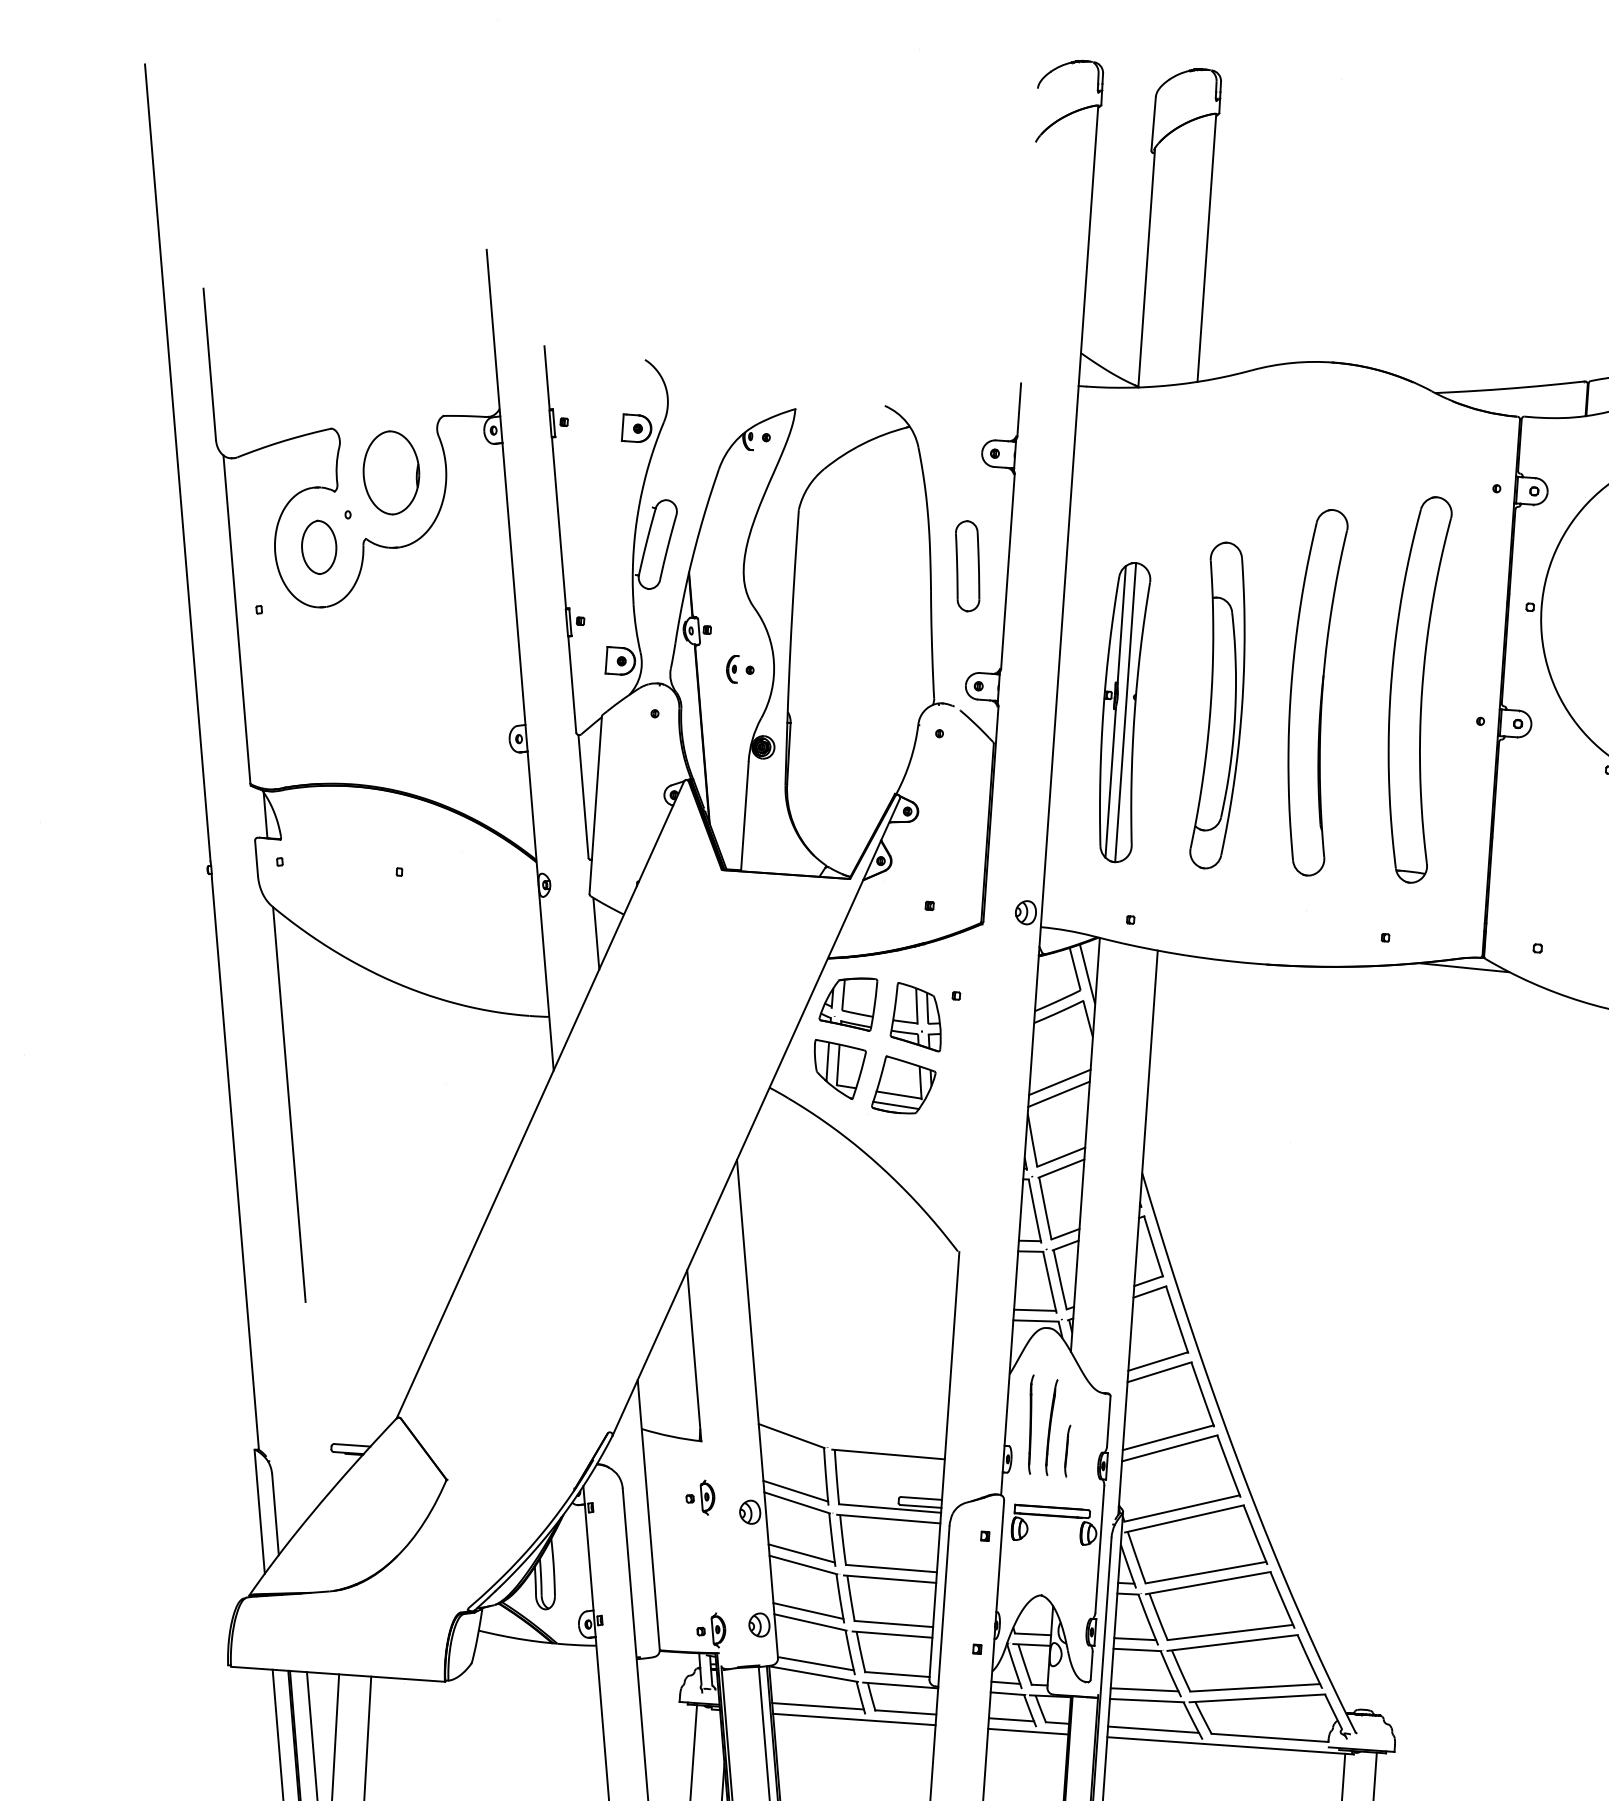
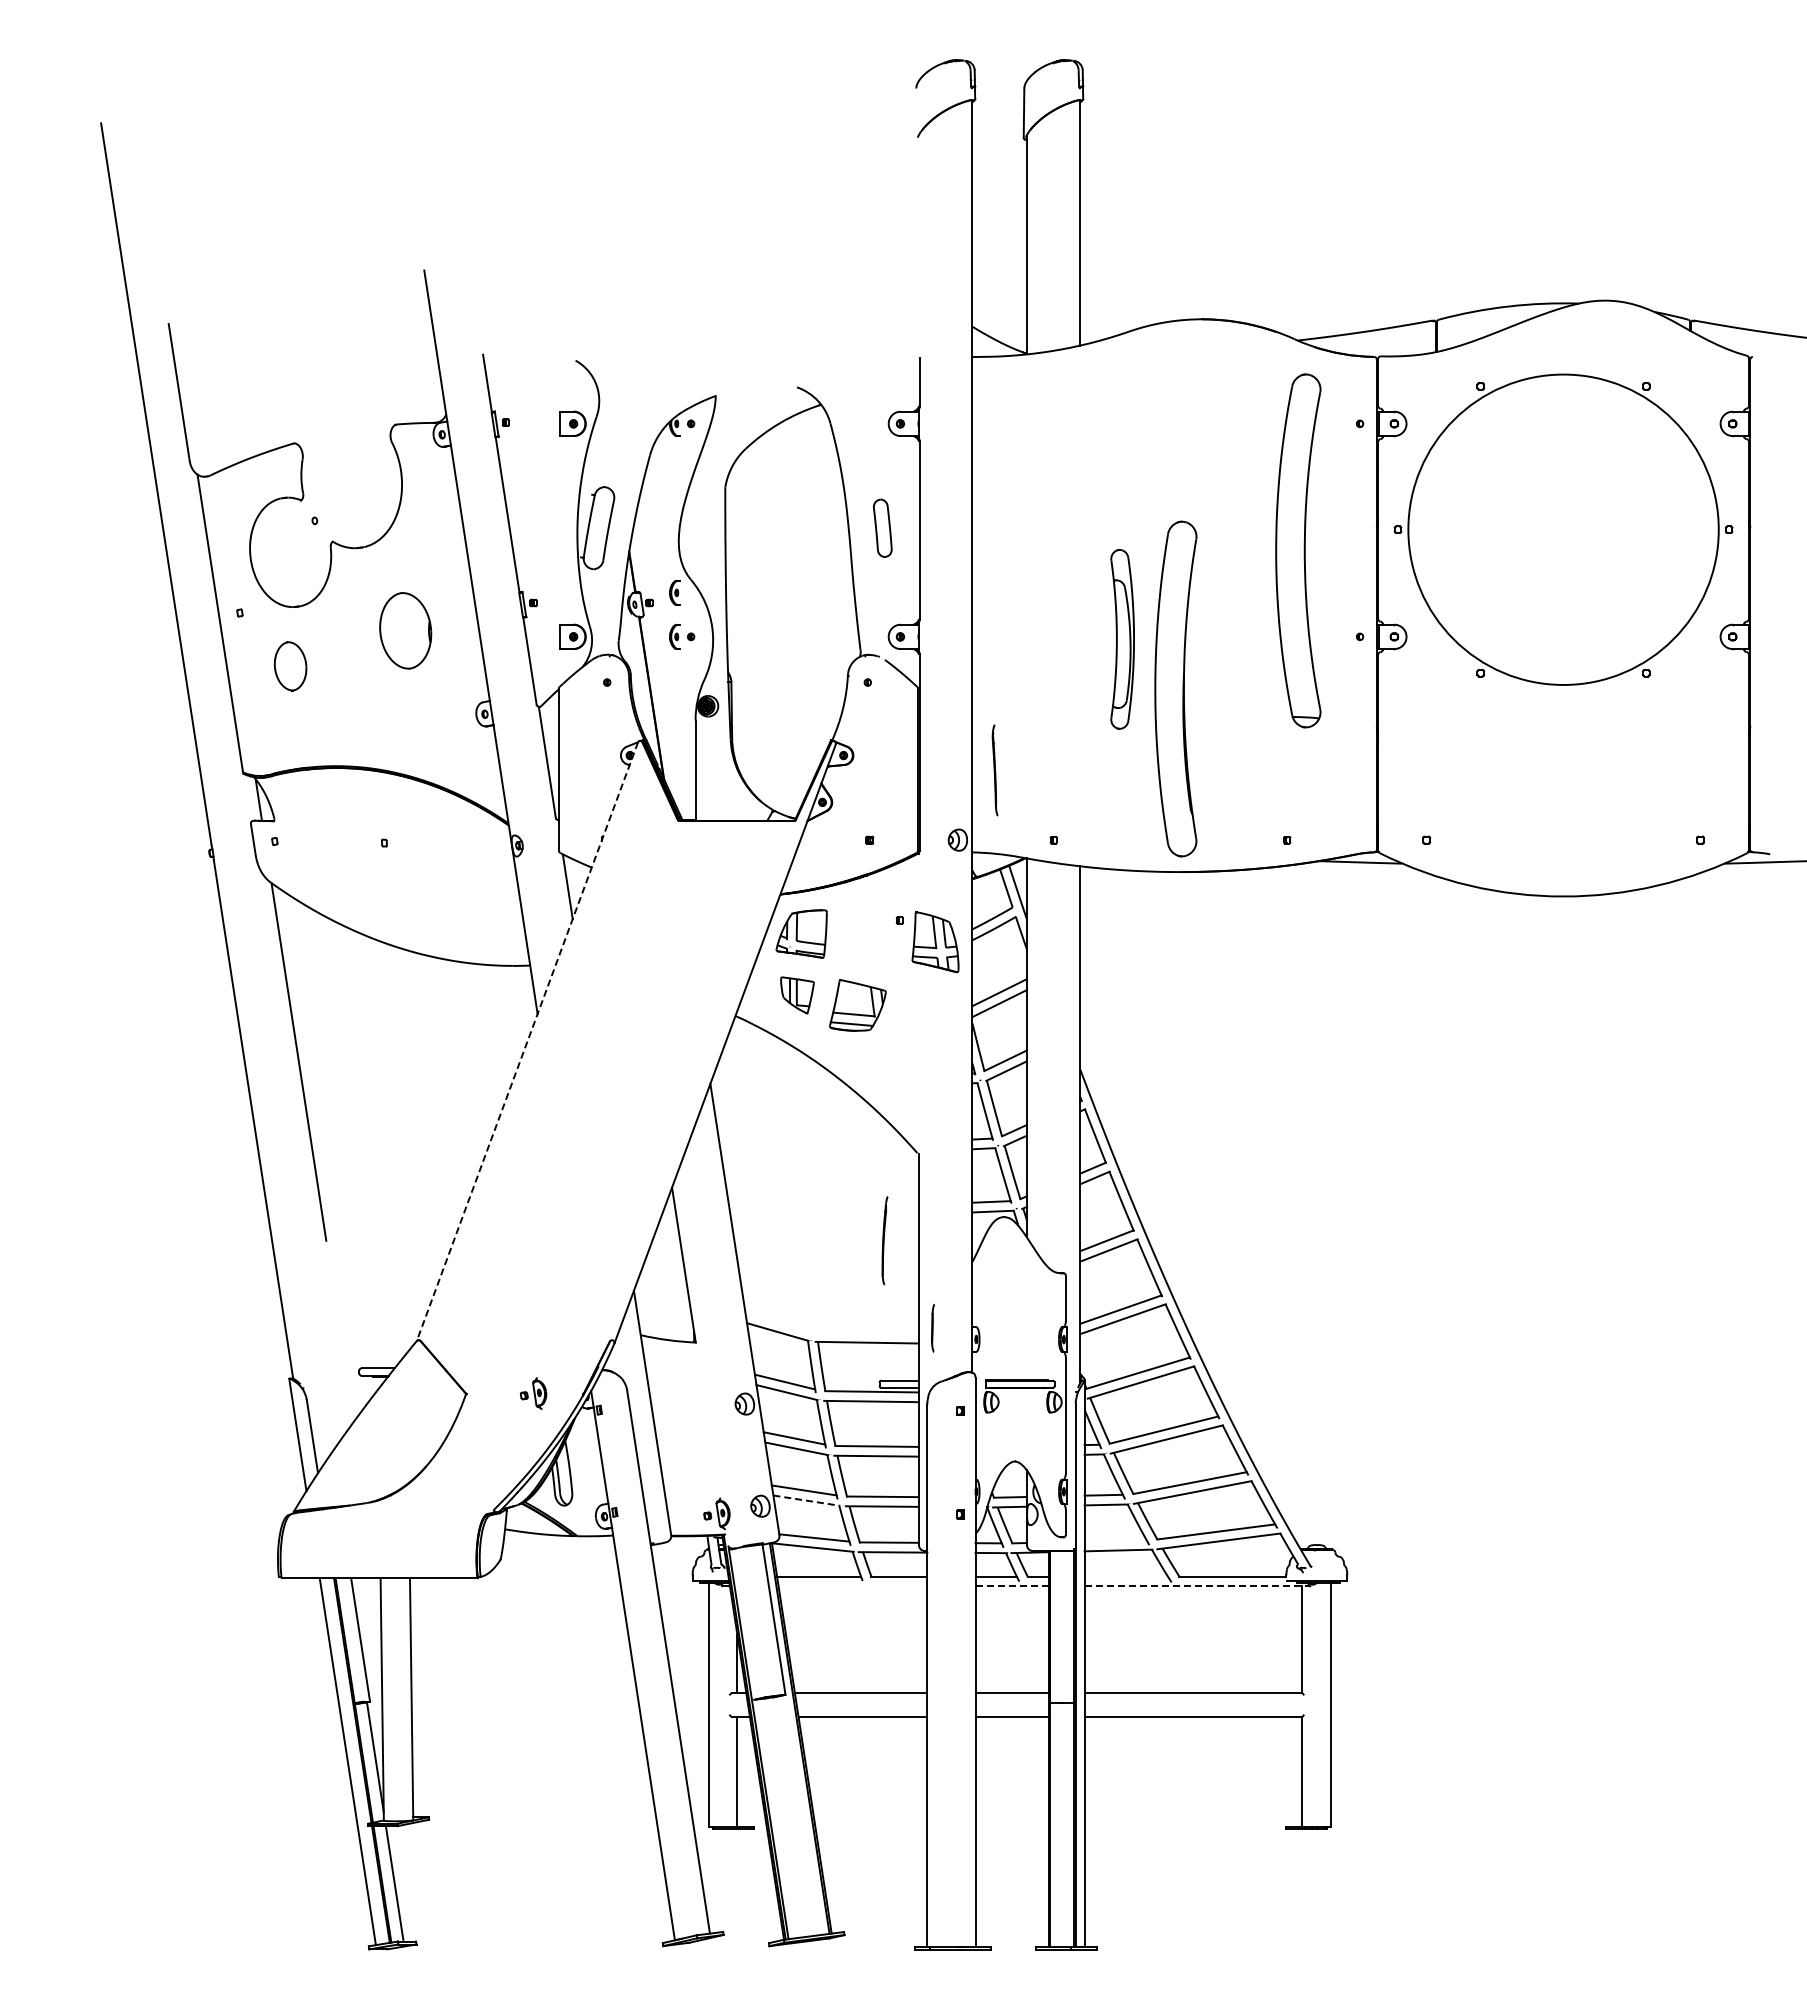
part: (391, 472) -> (405, 630), moved
part: (319, 547) -> (290, 666), moved
part: (967, 566) -> (882, 528), size x0.7
part: (735, 620) -> (674, 592), added
part: (1415, 688) -> (1298, 550), moved
part: (1313, 691) -> (1175, 688), moved
part: (1220, 706) -> (1122, 639), size x0.6
part: (1121, 712) -> (1032, 651), removed
part: (917, 1017) -> (935, 942), moved
part: (838, 1070) -> (797, 995), size x0.7
line: (540, 1100) -> (527, 1042), solid -> dashed
part: (1030, 1424) -> (994, 770), moved
part: (1050, 1427) -> (884, 1240), moved
line: (1066, 1451) -> (932, 1328), moved
part: (700, 1497) -> (533, 1393), moved
line: (810, 1622) -> (806, 1500), solid -> dashed
line: (1144, 1689) -> (1115, 1540), removed
line: (853, 1719) -> (852, 1586), removed
line: (1152, 1729) -> (1125, 1576), removed
line: (1028, 1731) -> (1012, 1586), solid -> dashed
line: (1230, 1745) -> (1197, 1586), solid -> dashed

